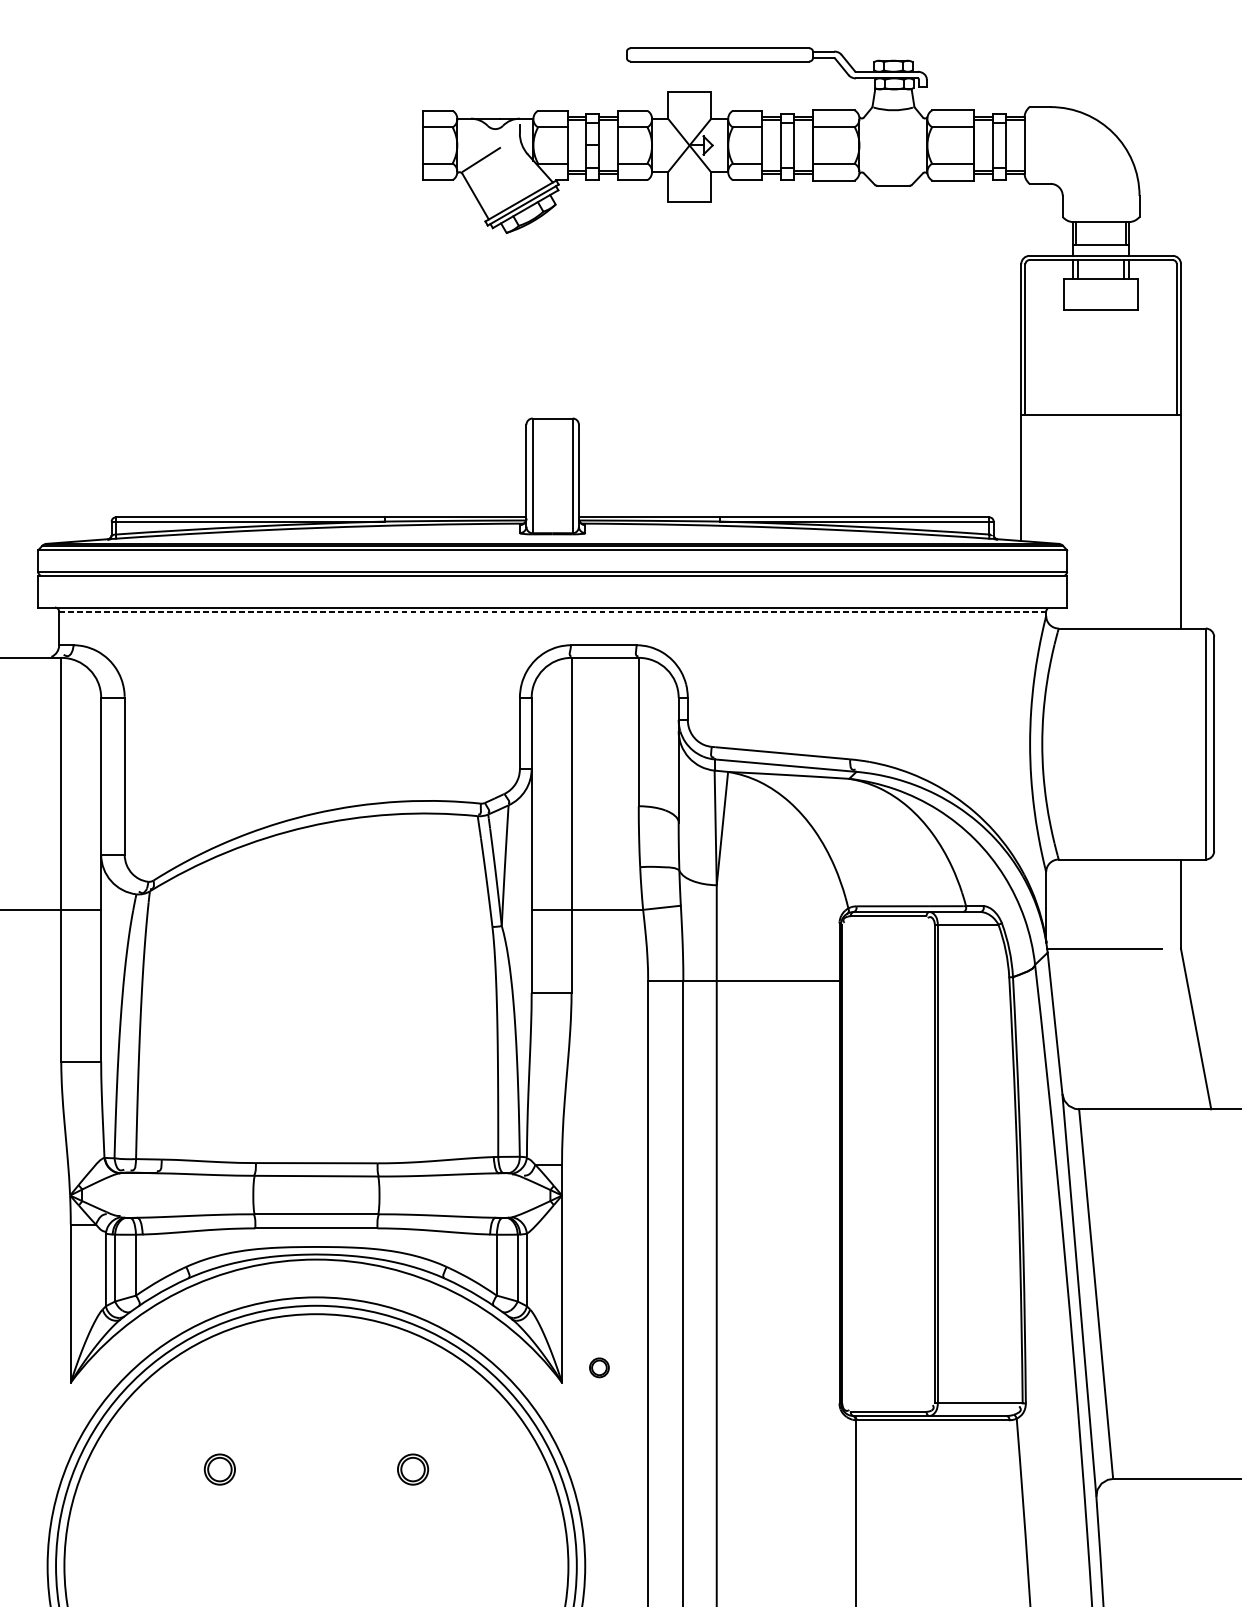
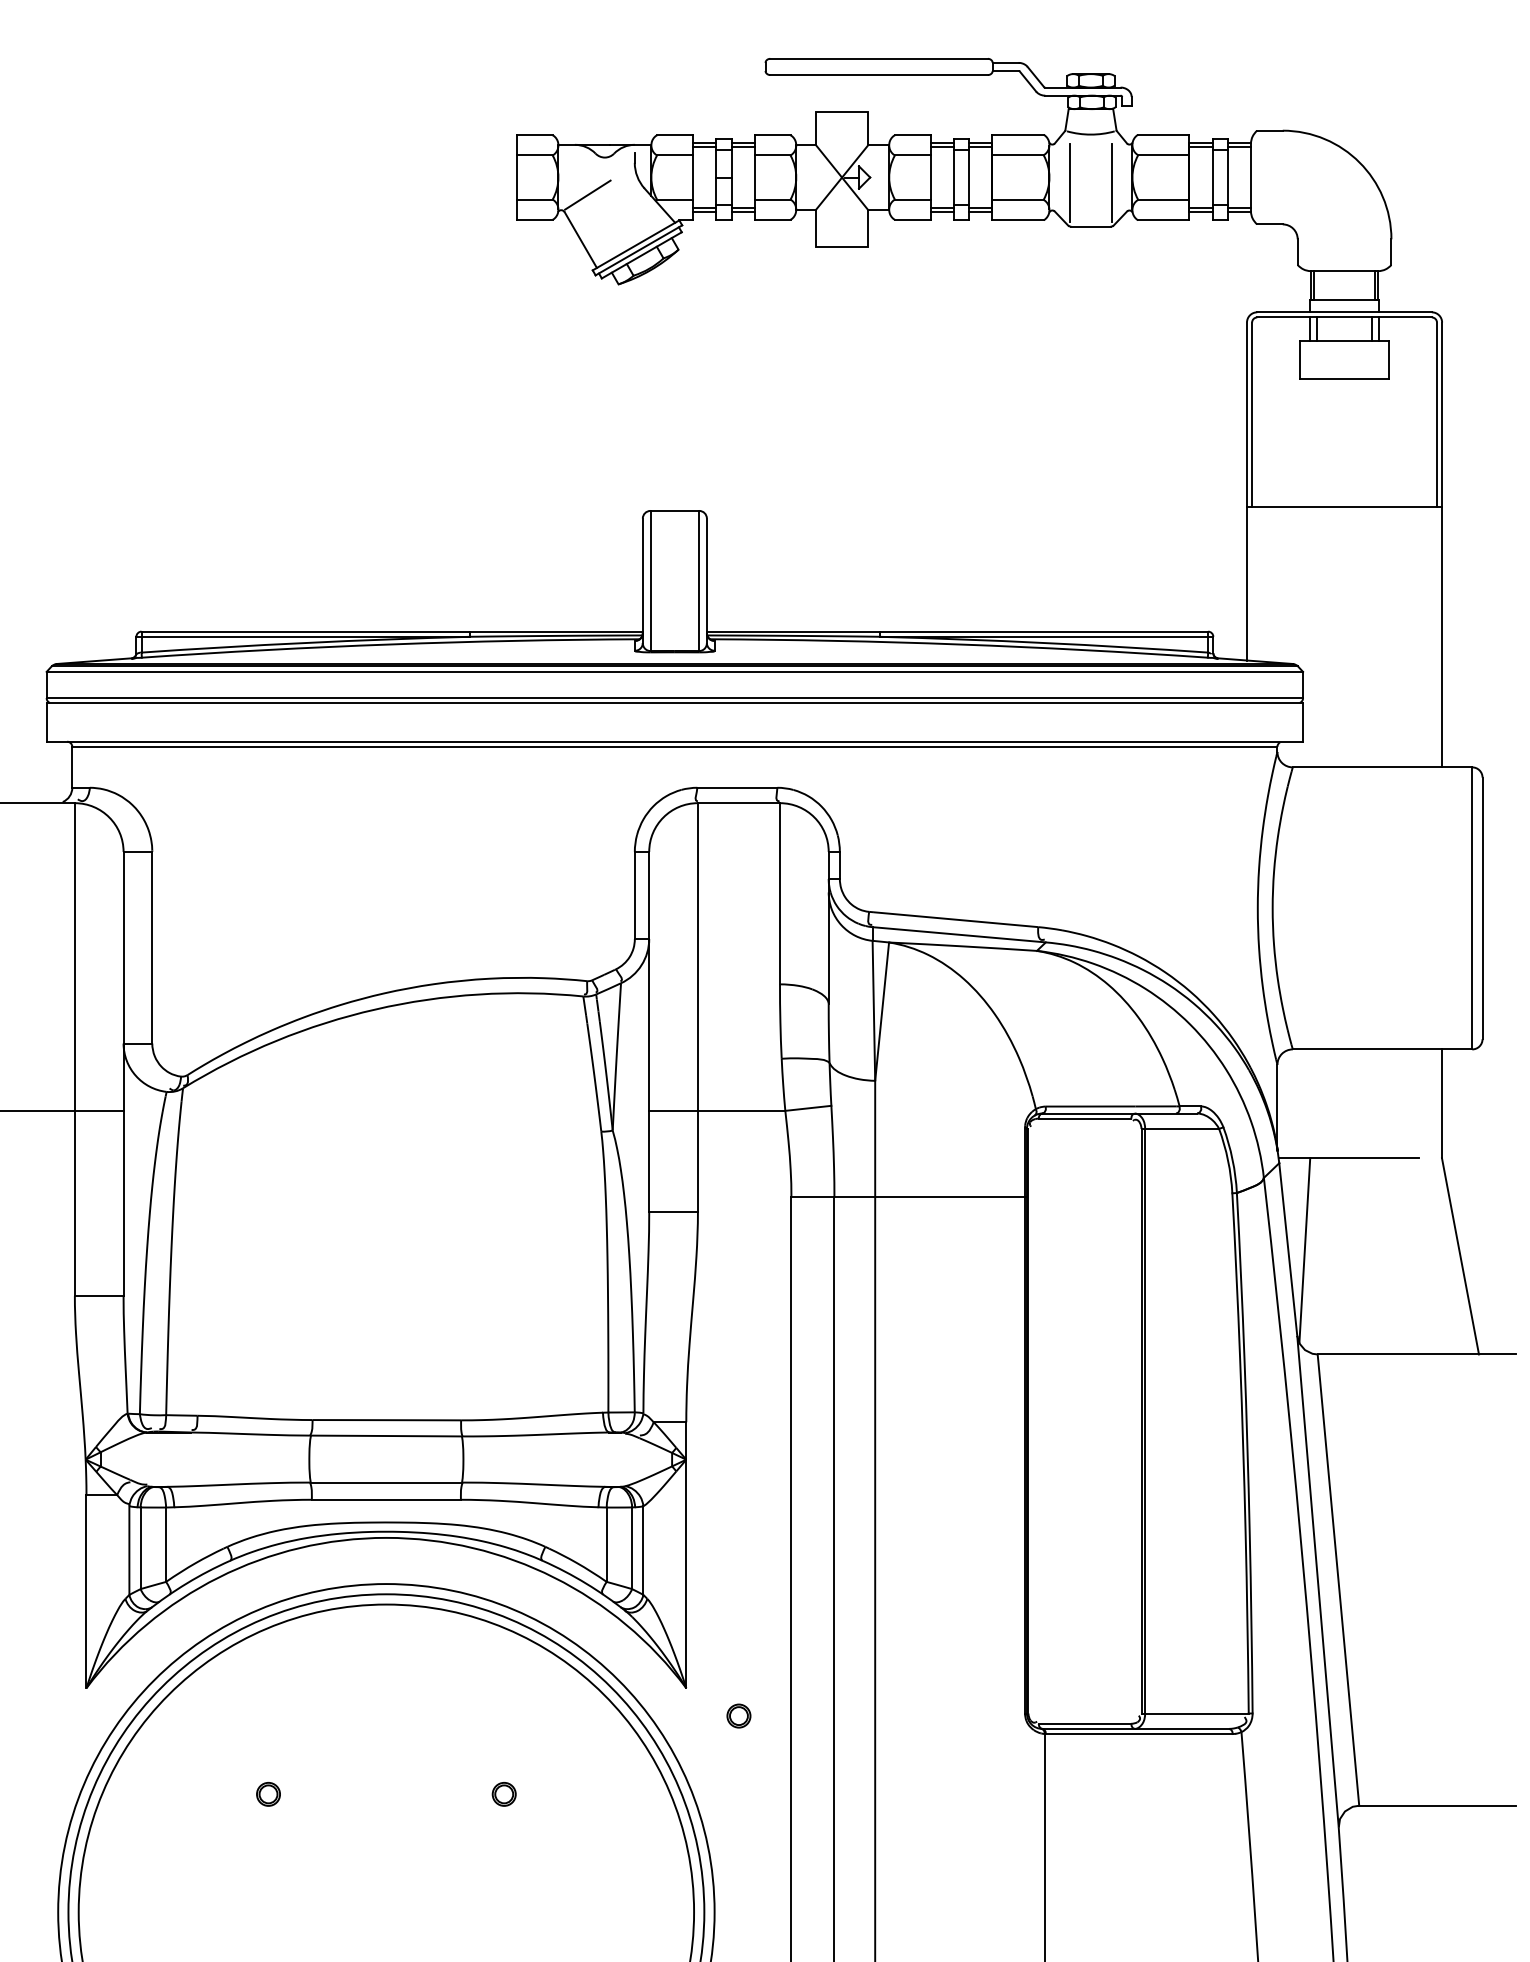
line: (875, 149) -> (1069, 182), added
line: (910, 149) -> (1111, 182), added
line: (552, 611) -> (674, 746), dashed -> solid
line: (1068, 1024) -> (1304, 1250), added
part: (599, 1367) -> (738, 1715), moved
part: (219, 1469) -> (268, 1794), size x0.62
part: (412, 1469) -> (503, 1794), size x0.62

